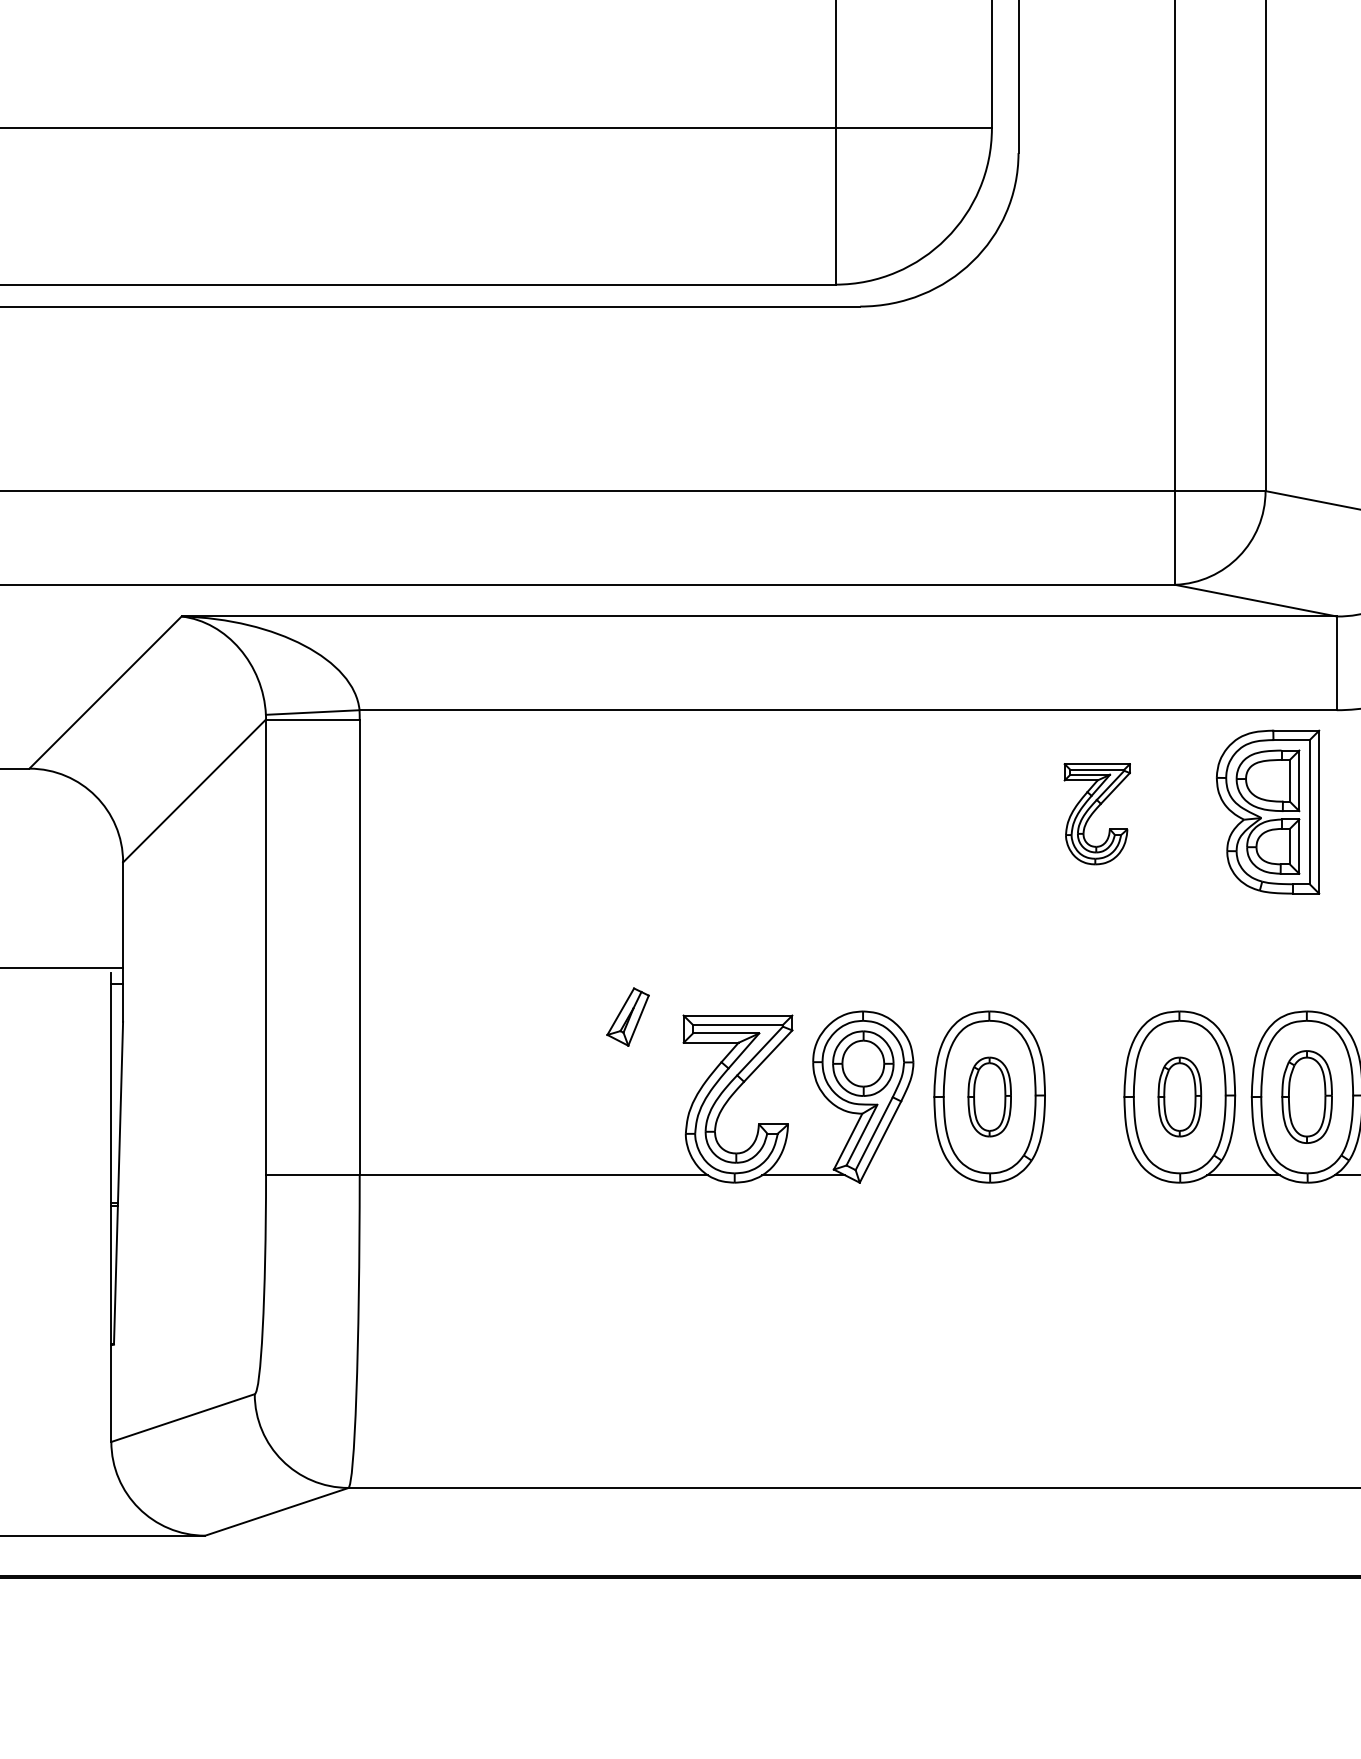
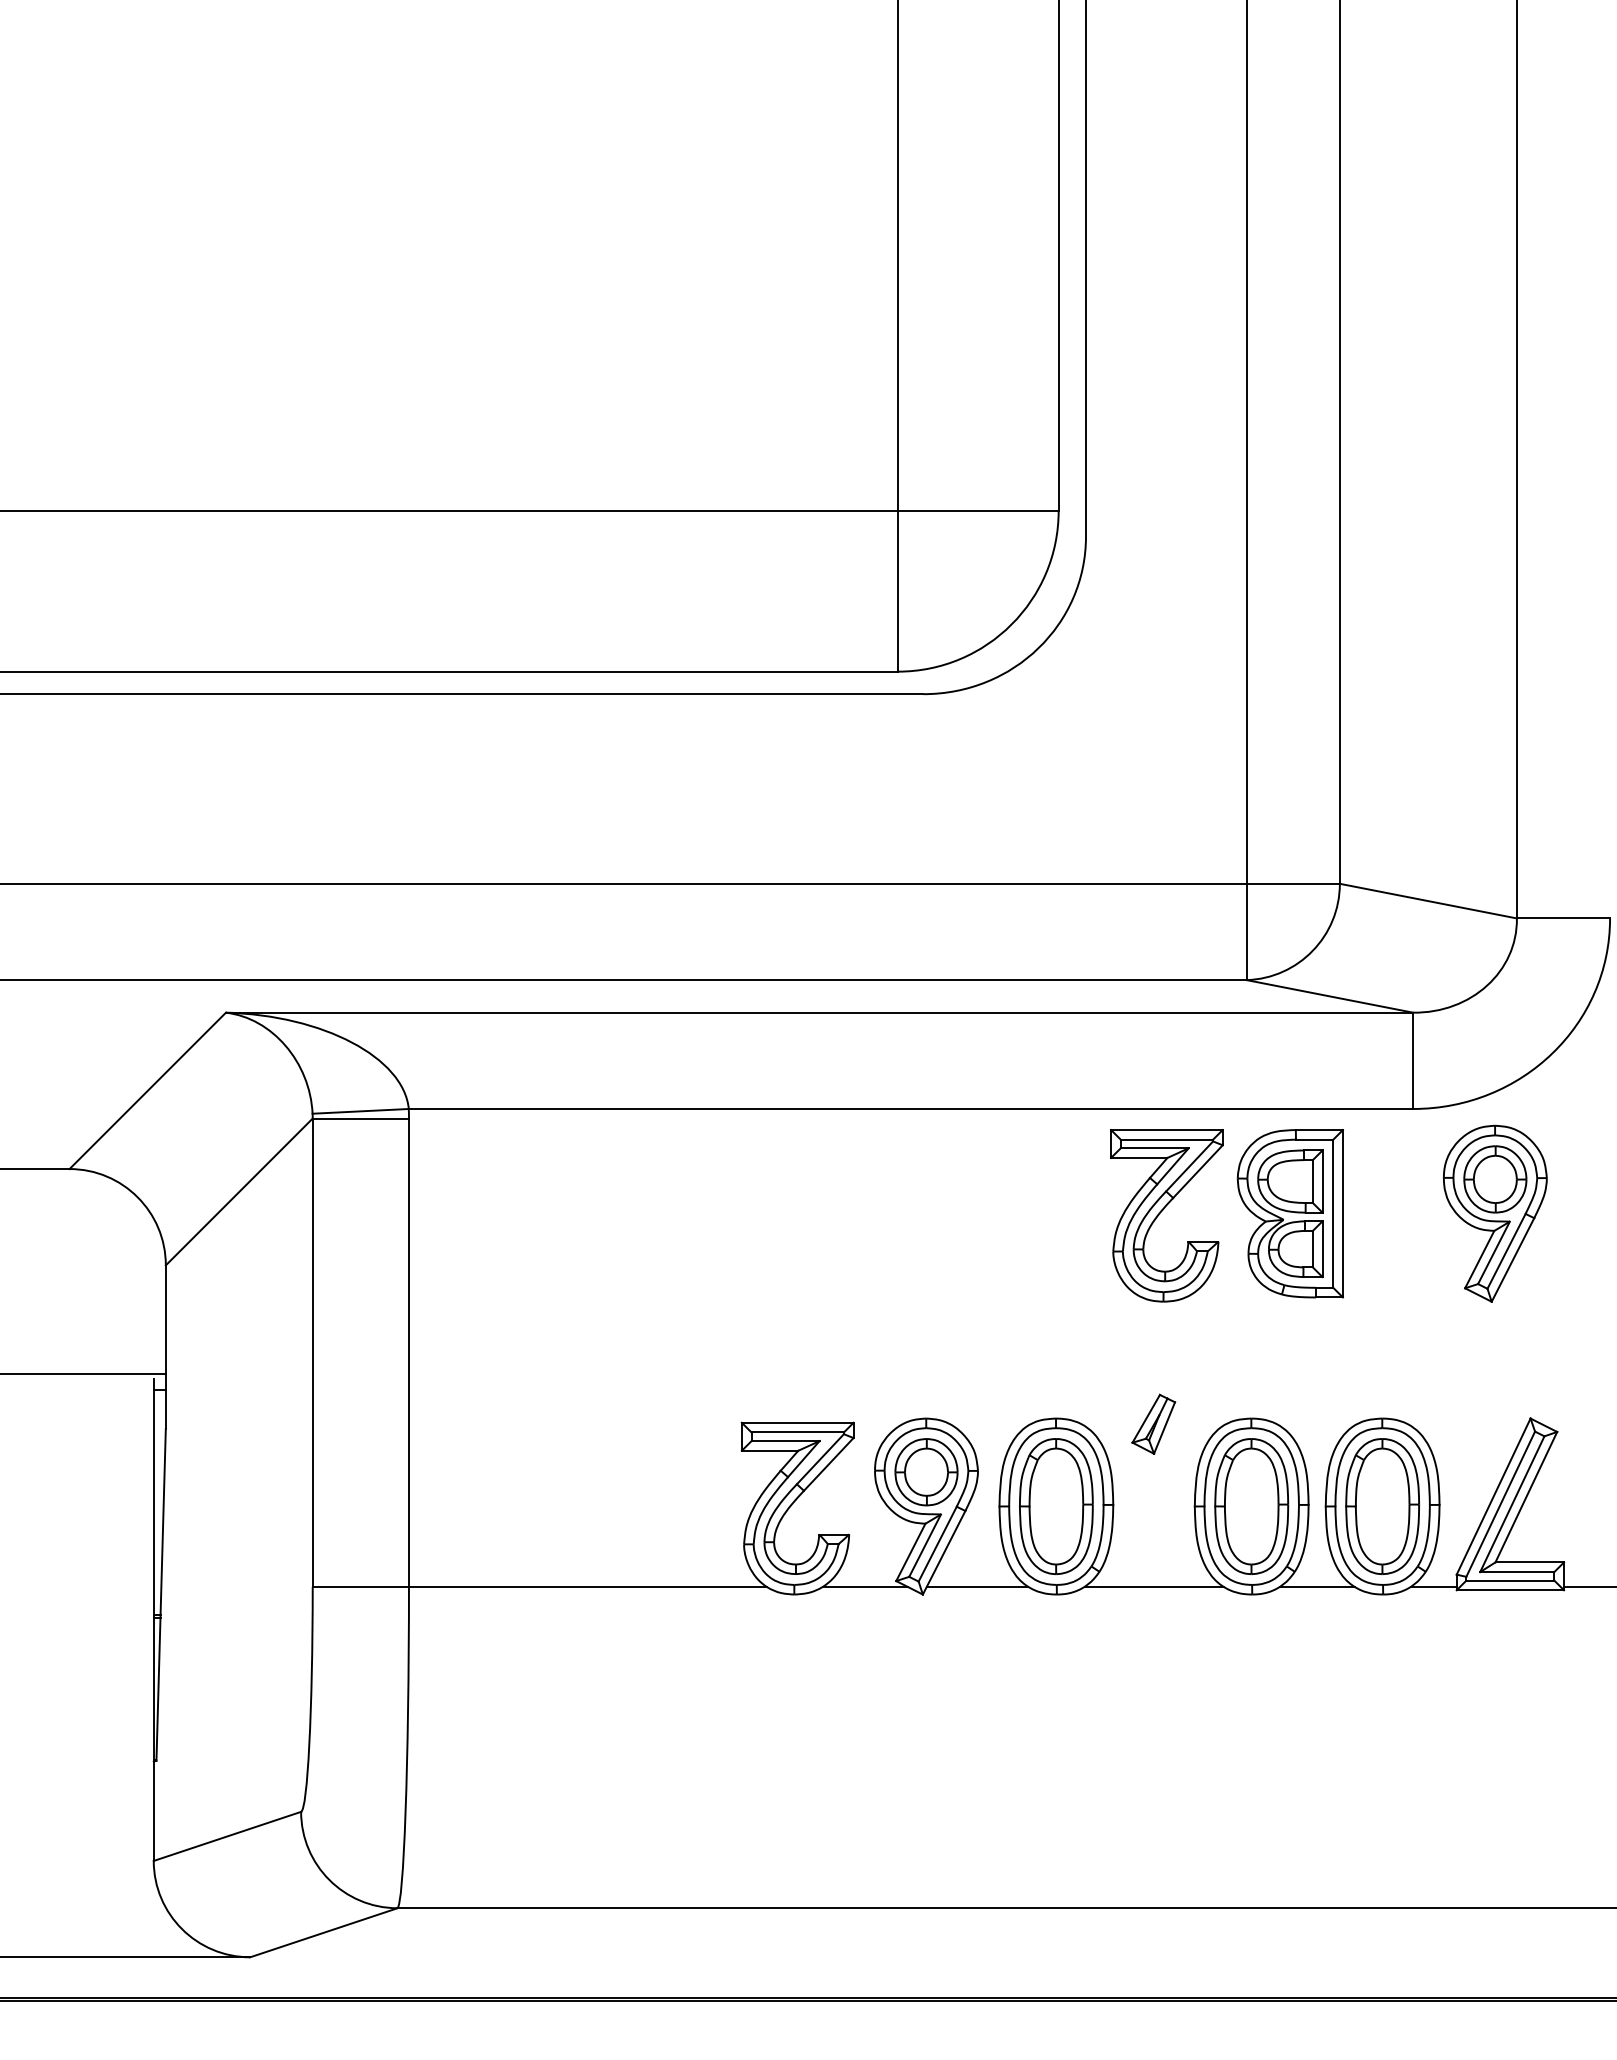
part: (1267, 811) -> (1289, 1213), moved
part: (1096, 813) -> (1166, 1215), size x1.67
part: (627, 1016) -> (1153, 1423), moved
part: (989, 1097) -> (1056, 1506), size x1.67
part: (1179, 1097) -> (1251, 1506), size x1.67
part: (1307, 1097) -> (1382, 1506), size x1.43
line: (912, 1174) -> (977, 1586), added
line: (1084, 1174) -> (1153, 1586), added

